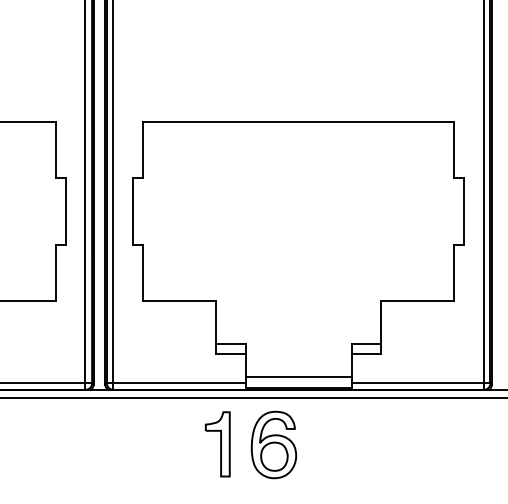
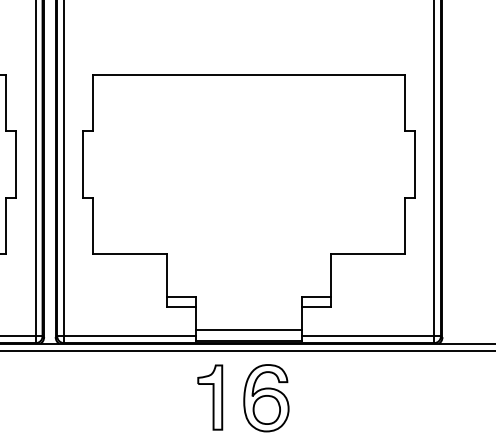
part: (250, 444) -> (242, 397), moved

